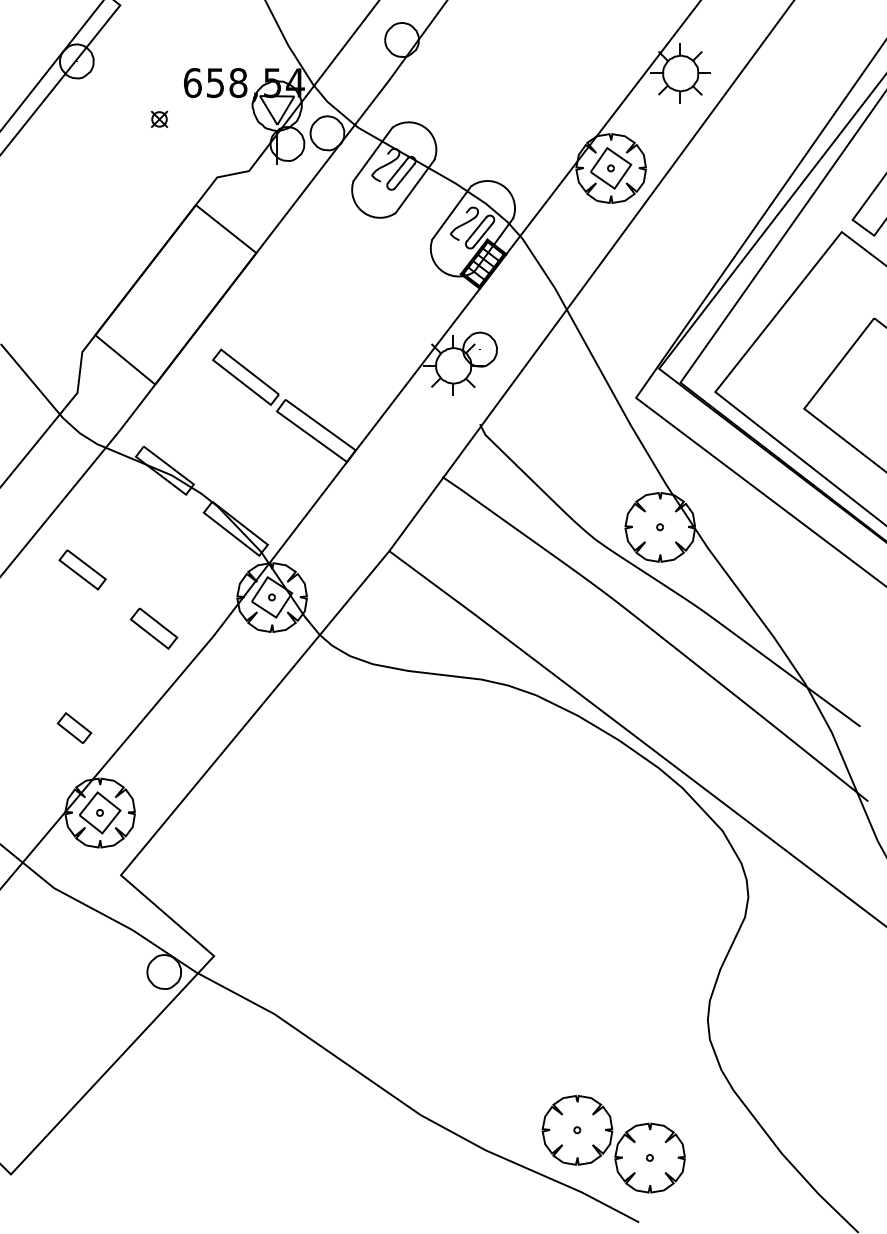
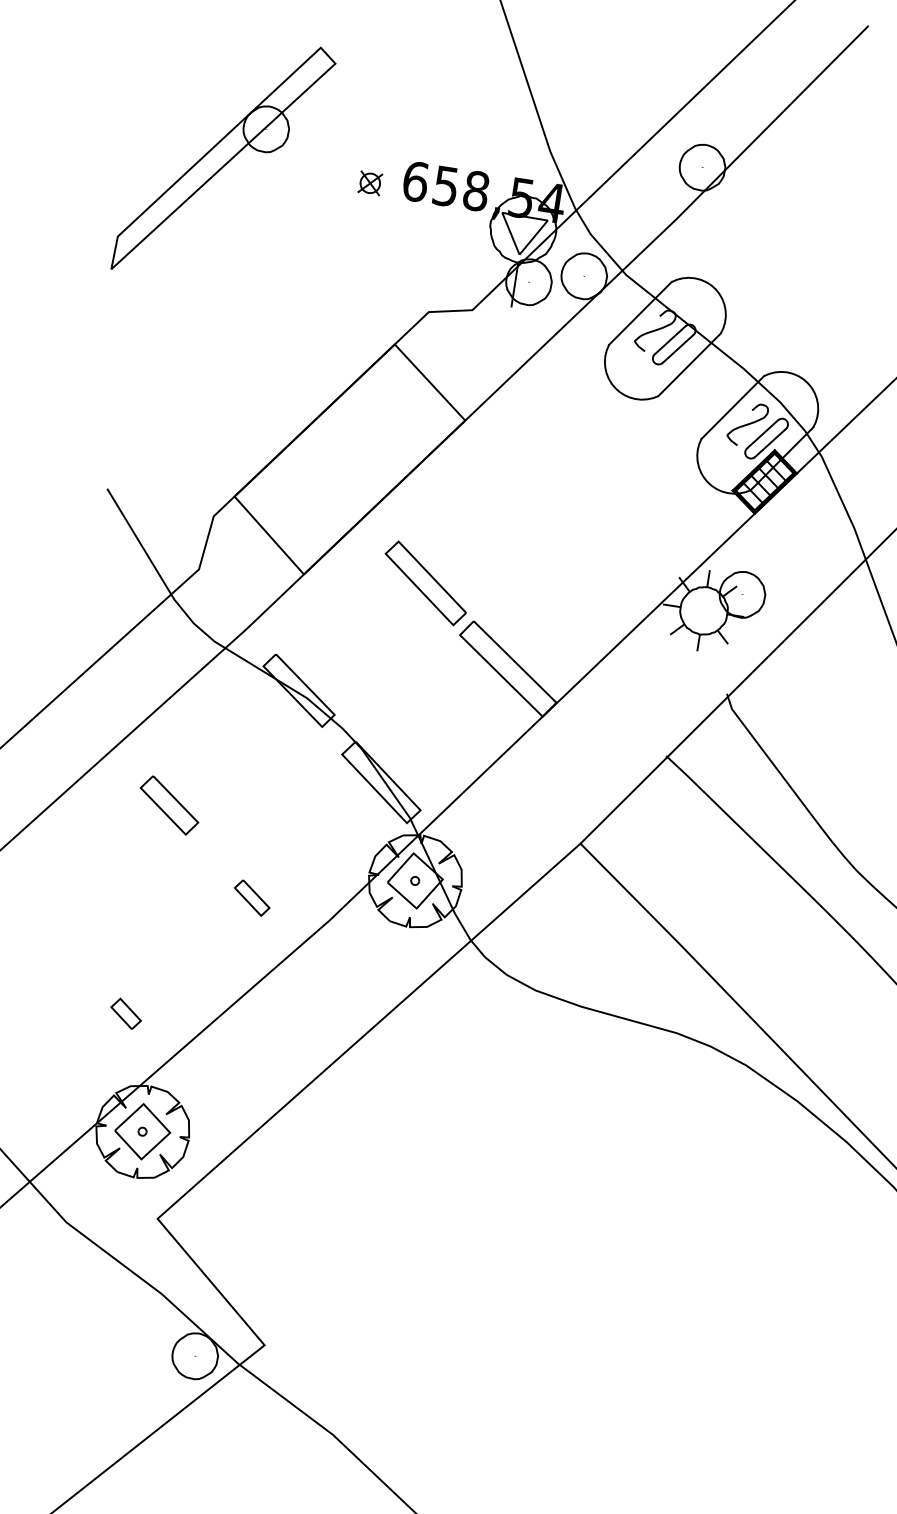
part: (159, 118) -> (370, 182), moved
part: (153, 628) -> (251, 897), size x0.6
part: (74, 727) -> (126, 1013), size x0.7

